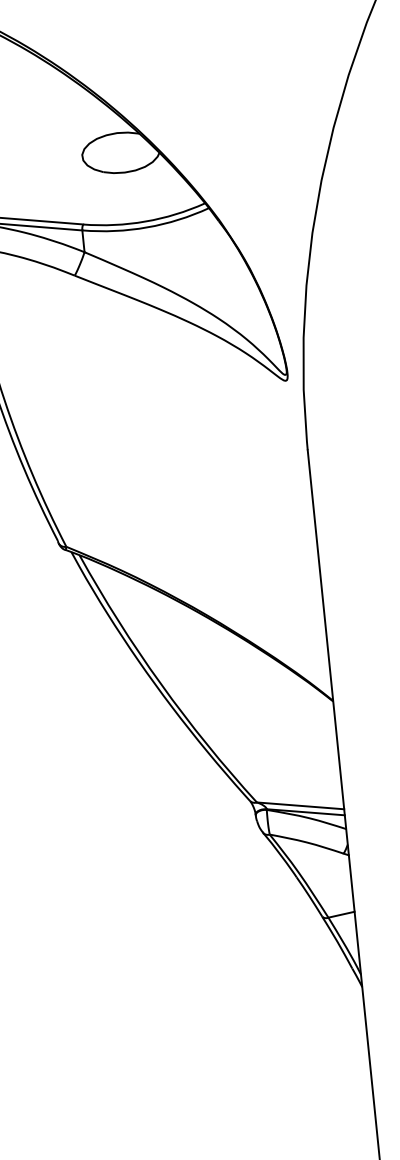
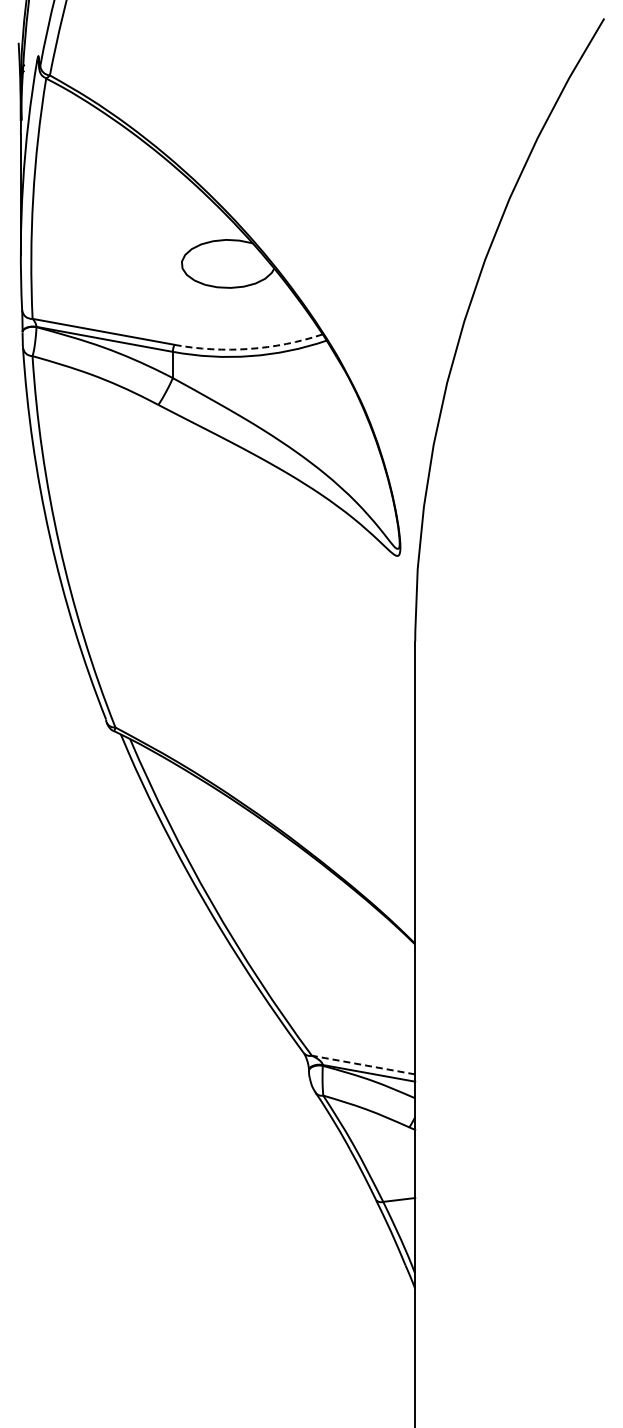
arc: (145, 221) -> (249, 348), solid -> dashed
line: (300, 806) -> (363, 1065), solid -> dashed

